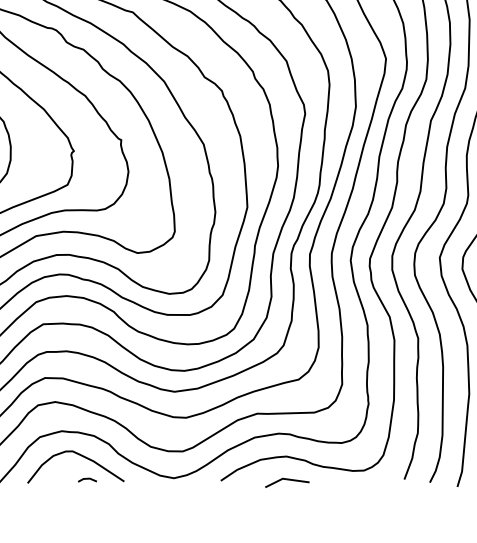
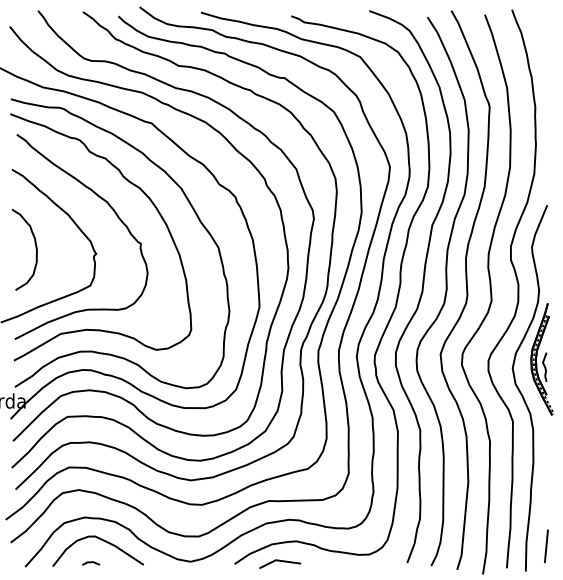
line: (87, 480) -> (91, 563), moved
line: (286, 480) -> (279, 561), moved

